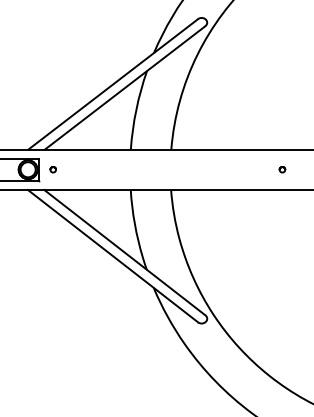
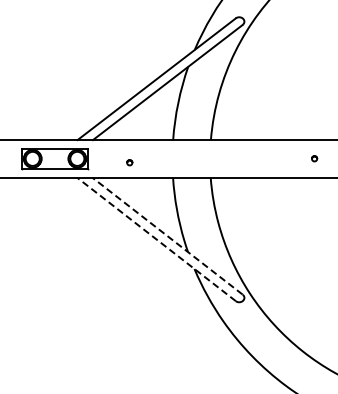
part: (52, 169) -> (129, 162), moved
line: (124, 251) -> (167, 235), solid -> dashed
line: (112, 256) -> (156, 239), solid -> dashed

